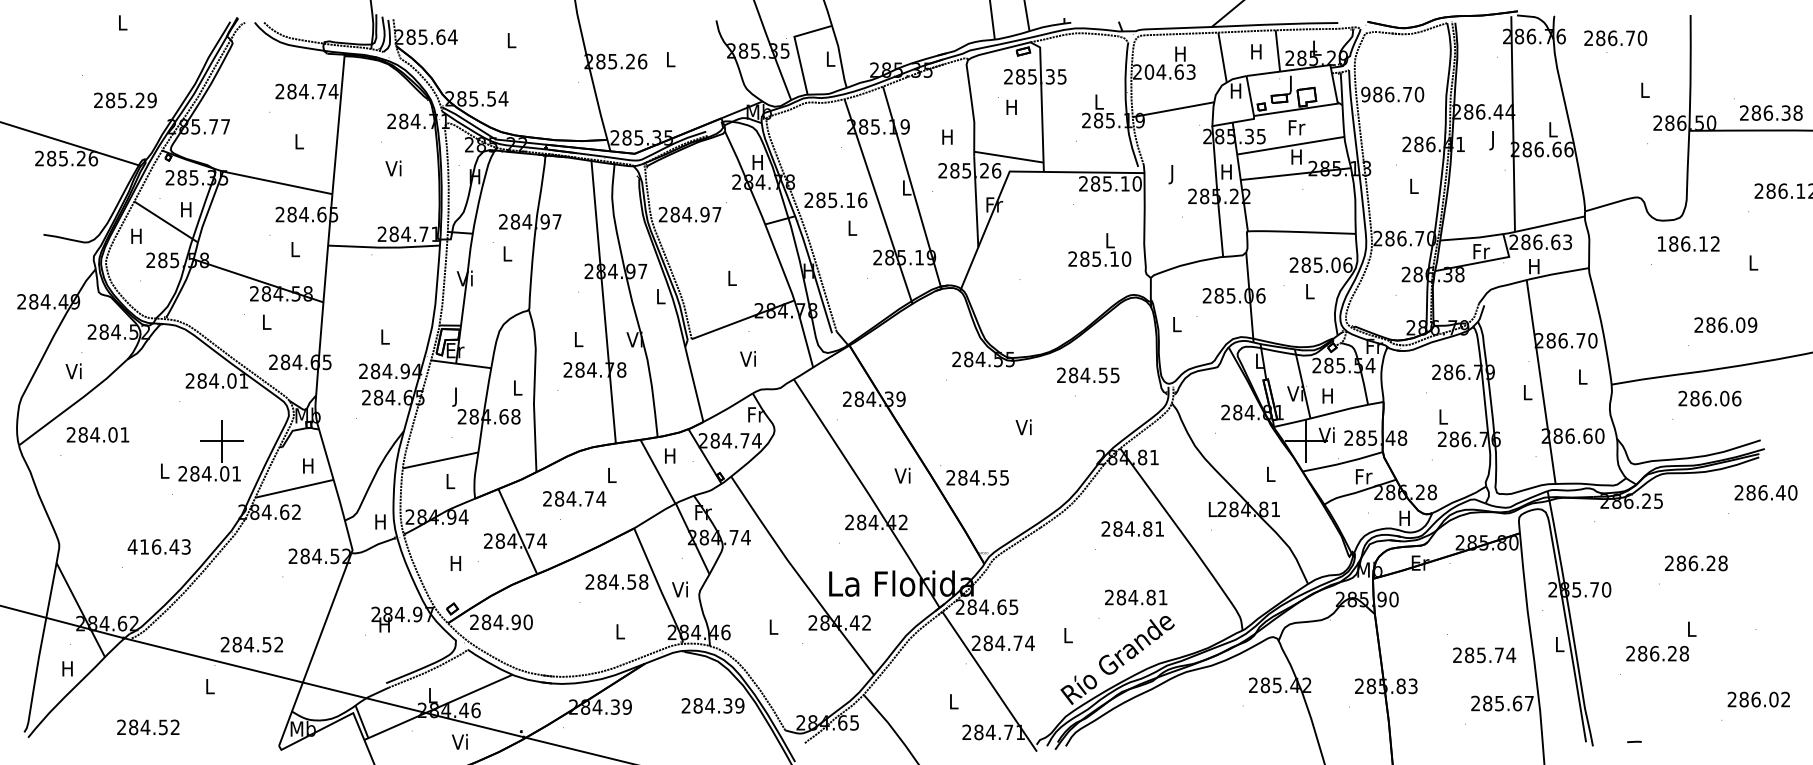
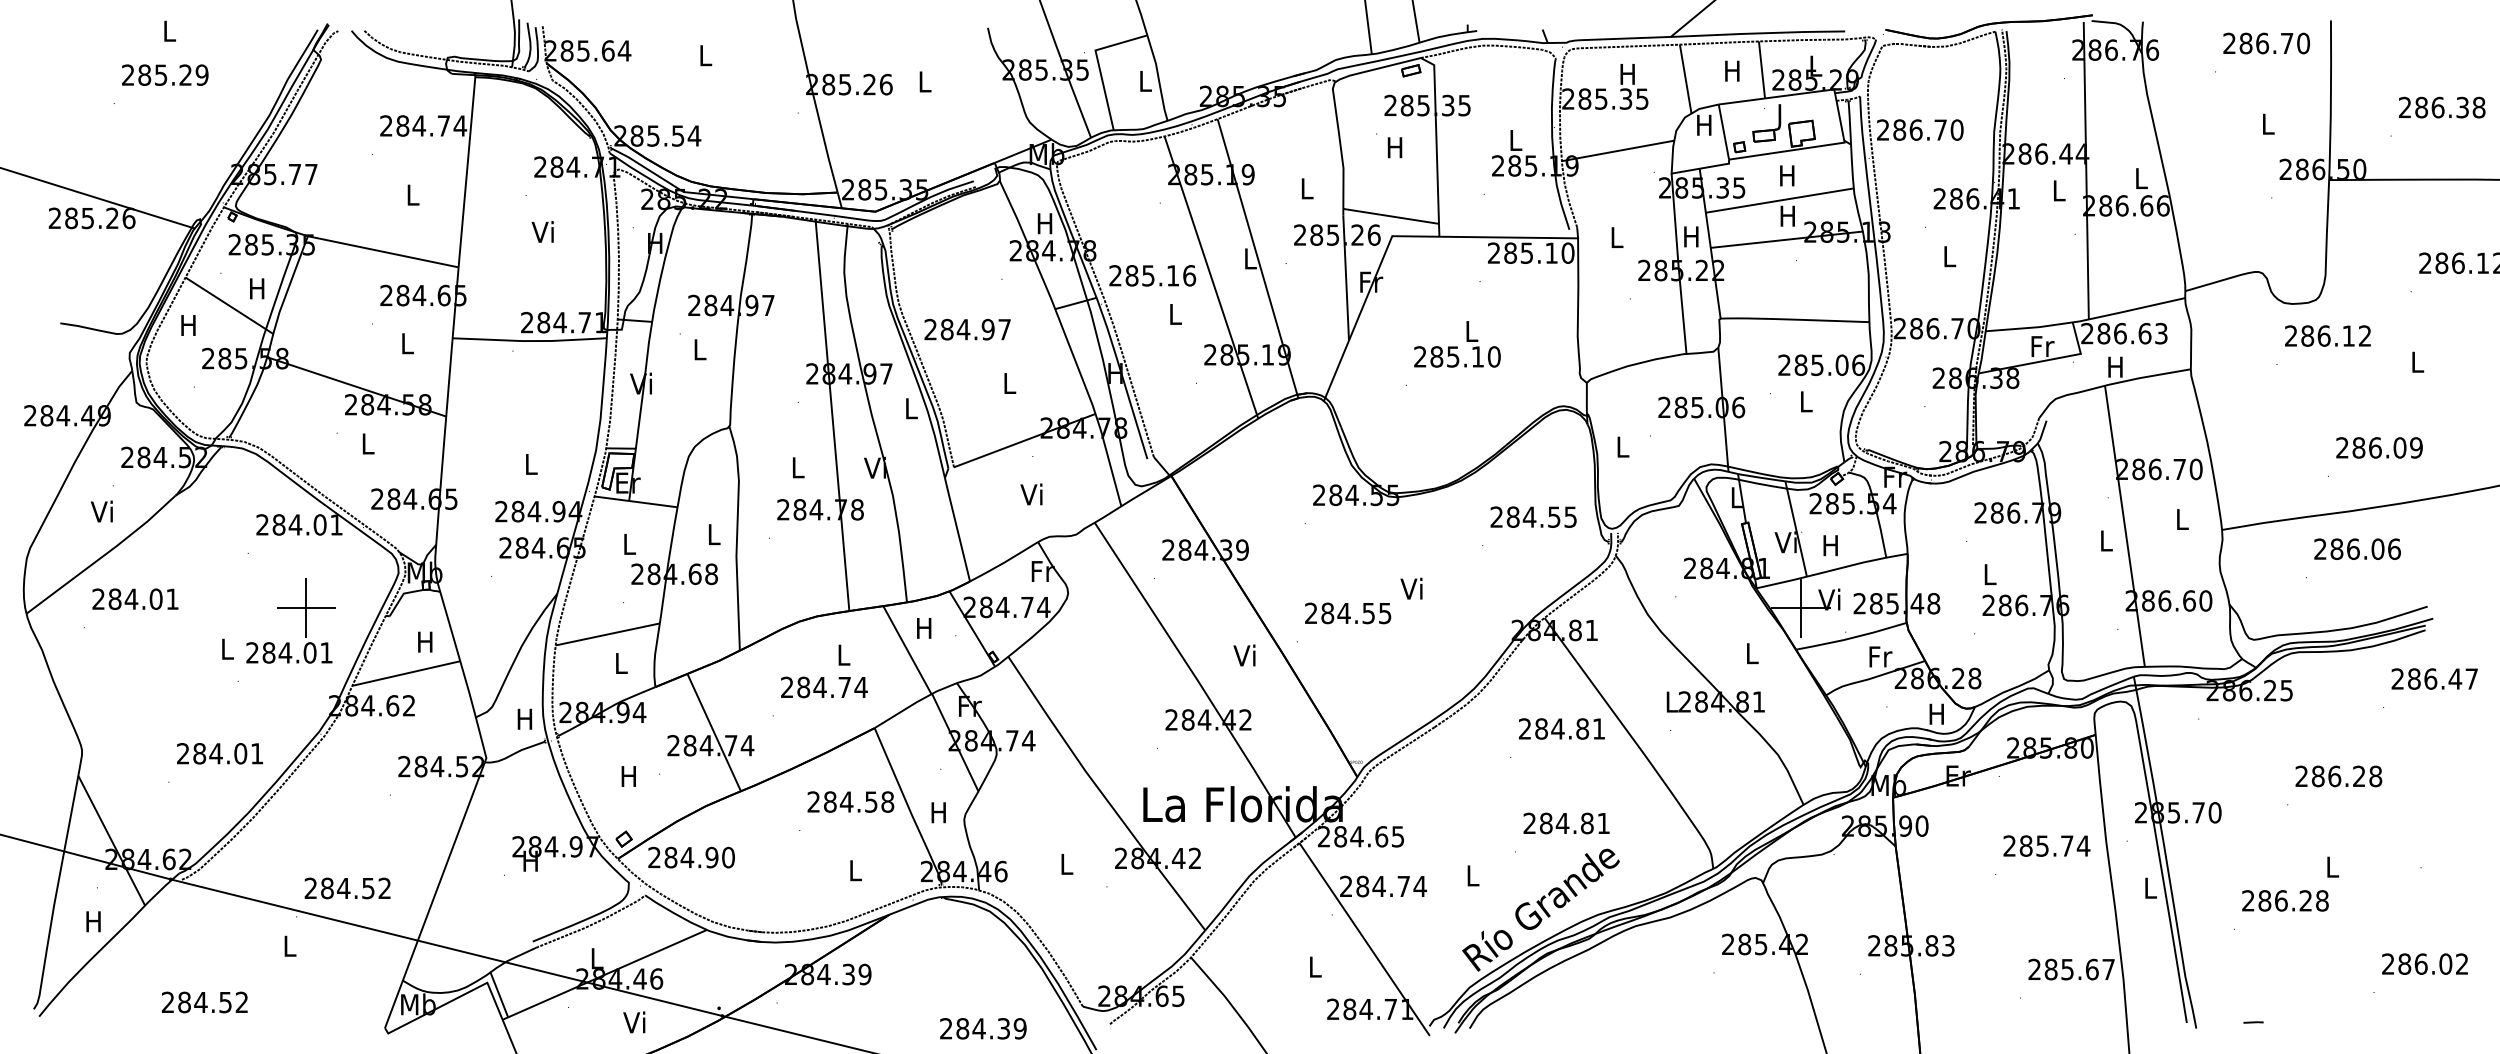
text: (1615, 38) -> (2266, 43), moved
text: (1170, 71) -> (1613, 98), 204.63 -> 285.35
text: (1365, 94) -> (1882, 129), 986.70 -> 286.70
text: (125, 99) -> (165, 74), moved
text: (1771, 113) -> (2442, 107), moved
text: (1297, 127) -> (1788, 175), Fr -> H
text: (947, 136) -> (1306, 188), H -> L
text: (1493, 140) -> (2059, 193), J -> L
text: (1173, 174) -> (1617, 240), J -> L
text: (689, 214) -> (967, 329), moved
text: (1662, 243) -> (2291, 335), 186.12 -> 286.12
text: (1099, 250) -> (1457, 344), moved
text: (1088, 374) -> (1533, 516), moved
text: (456, 397) -> (629, 547), J -> L
text: (977, 477) -> (1348, 613), moved
text: (1792, 492) -> (2471, 678), 286.40 -> 286.47
text: (574, 498) -> (824, 687), moved
text: (158, 546) -> (219, 753), 416.43 -> 284.01
text: (679, 589) -> (937, 812), Vi -> H
text: (1484, 654) -> (2046, 845), moved
text: (713, 705) -> (983, 1028), moved

